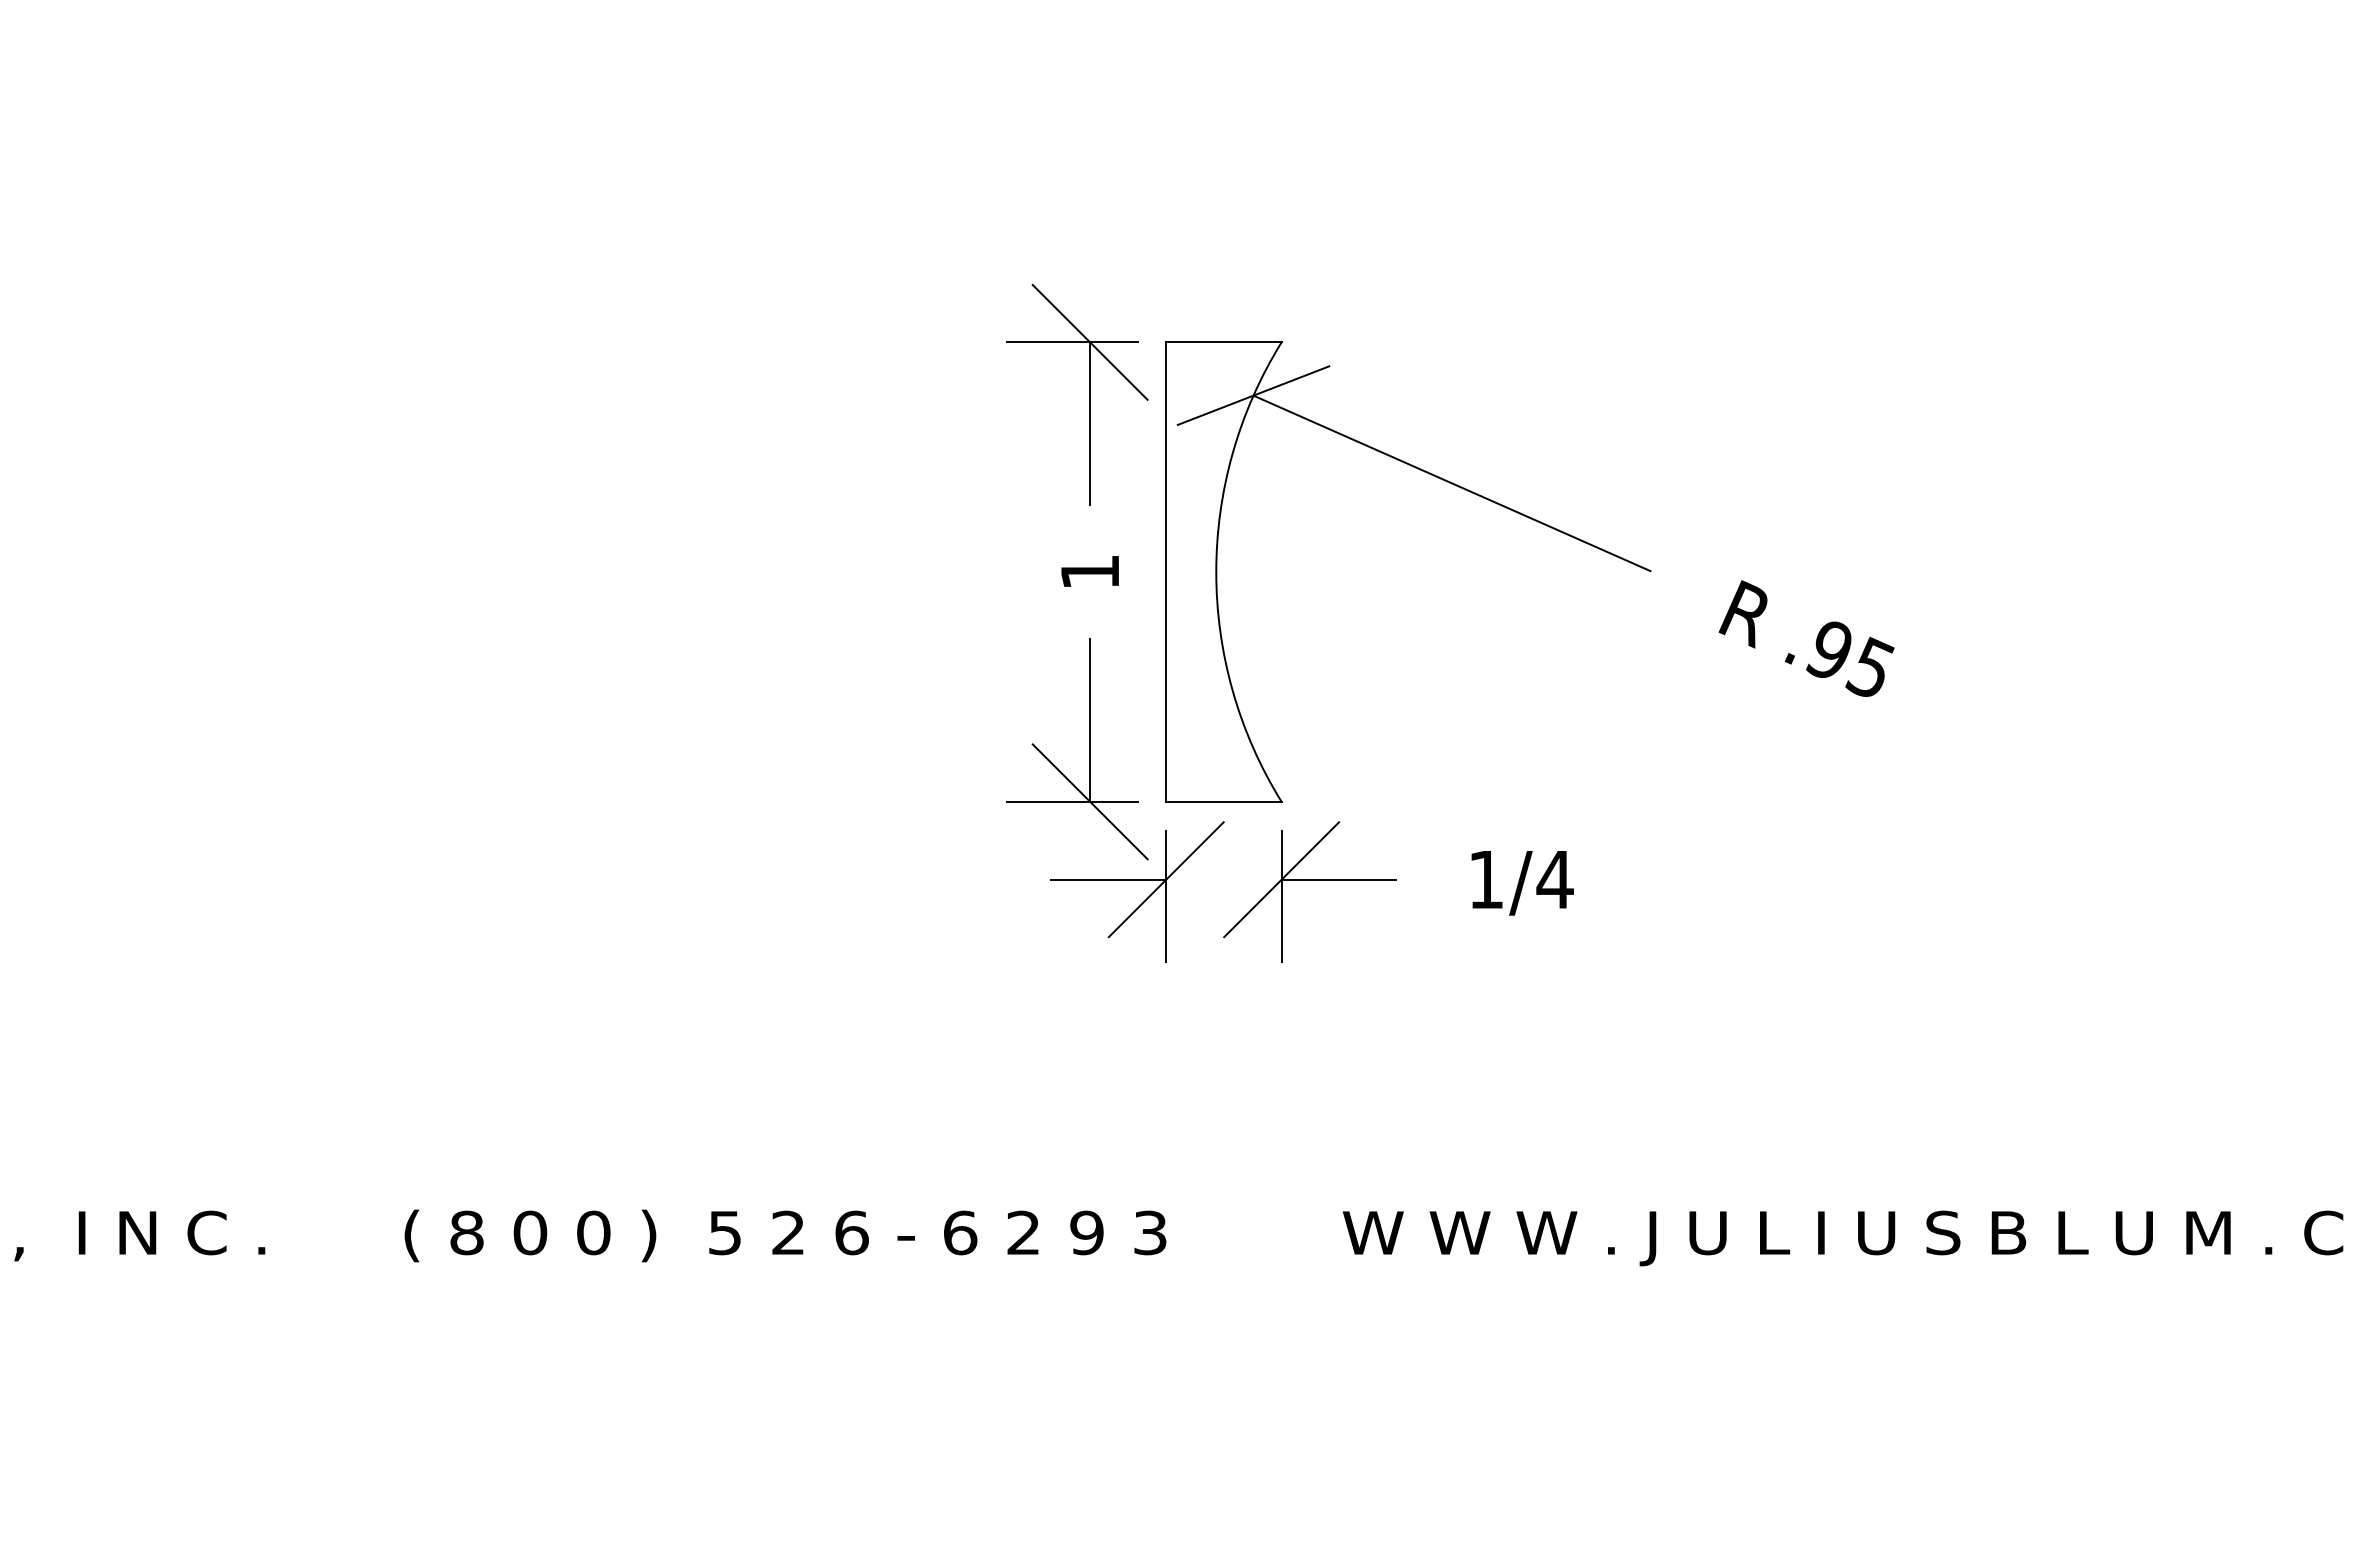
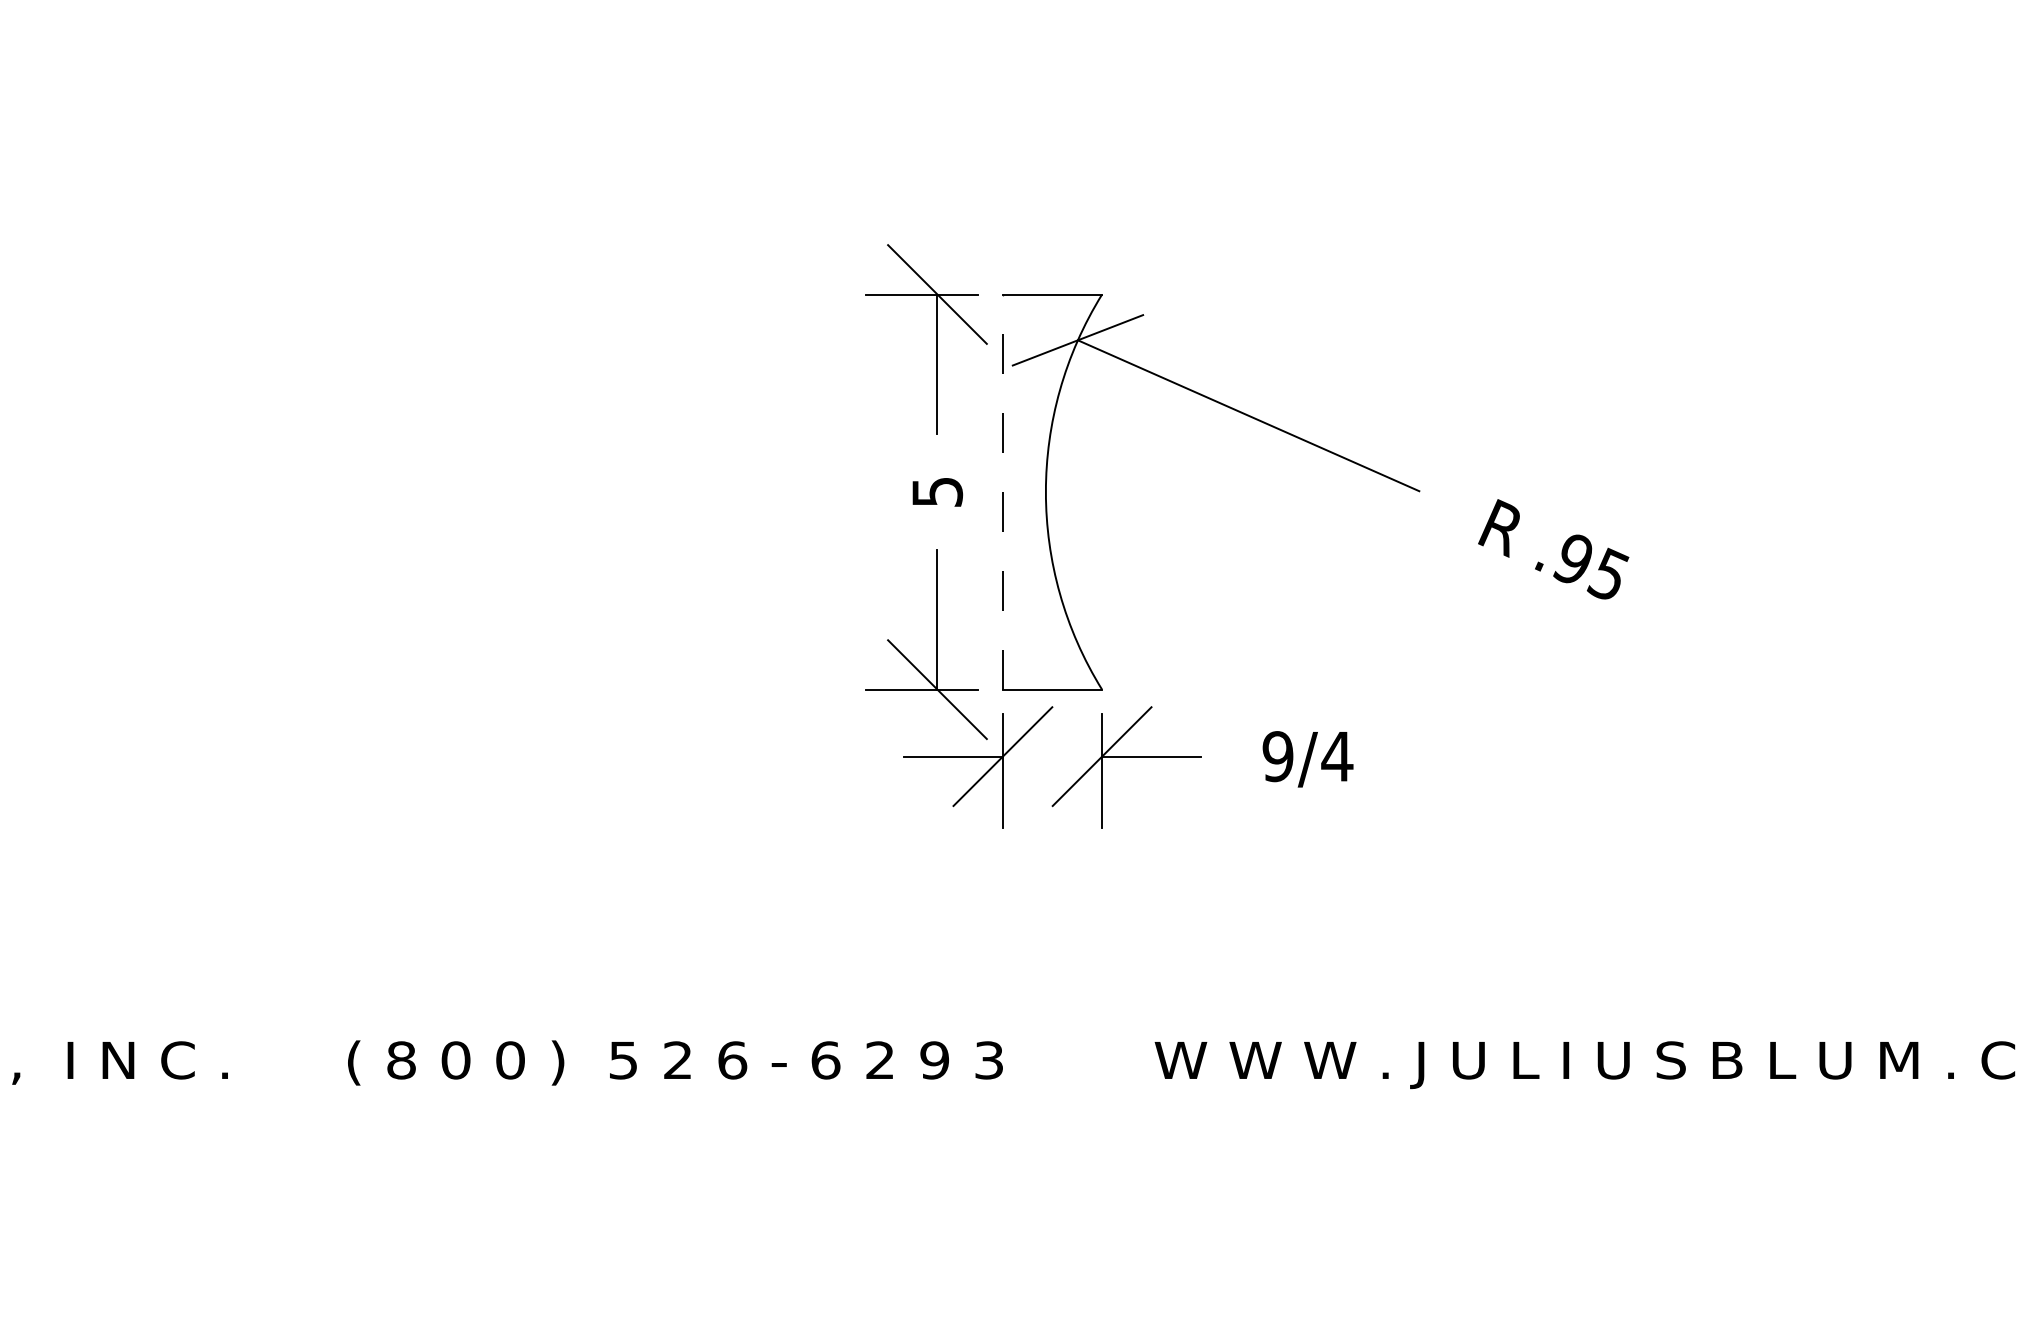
text: (1090, 572) -> (937, 492), 1 -> 5
line: (1166, 572) -> (1003, 492), solid -> dashed
text: (1485, 879) -> (1277, 756), 1/4 -> 9/4

